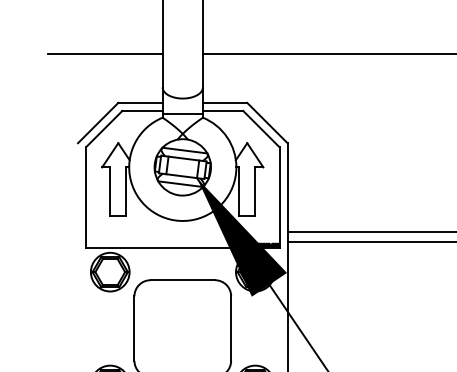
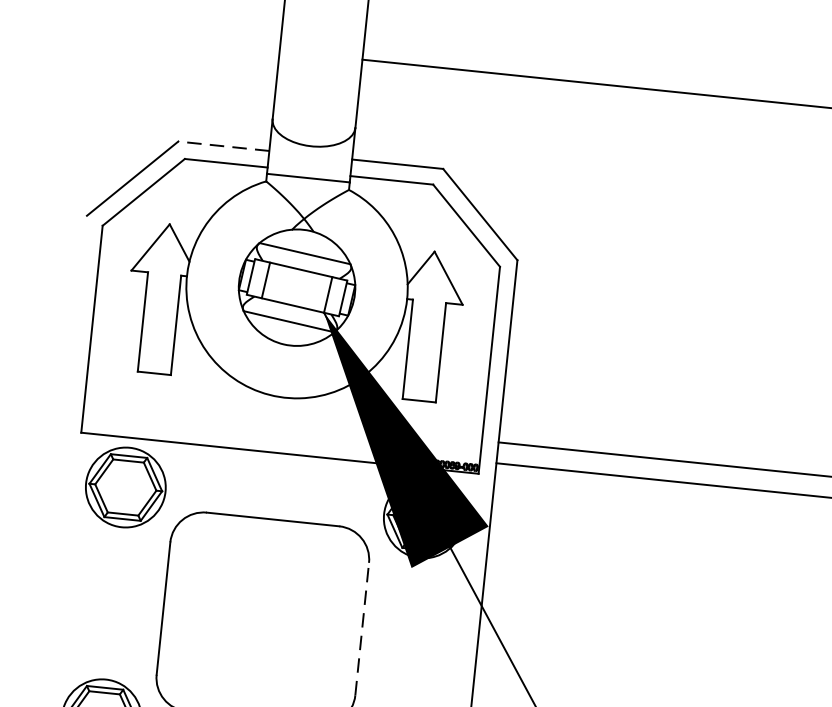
line: (104, 54) -> (160, 39), removed
line: (140, 102) -> (223, 145), solid -> dashed
line: (231, 328) -> (362, 629), solid -> dashed

